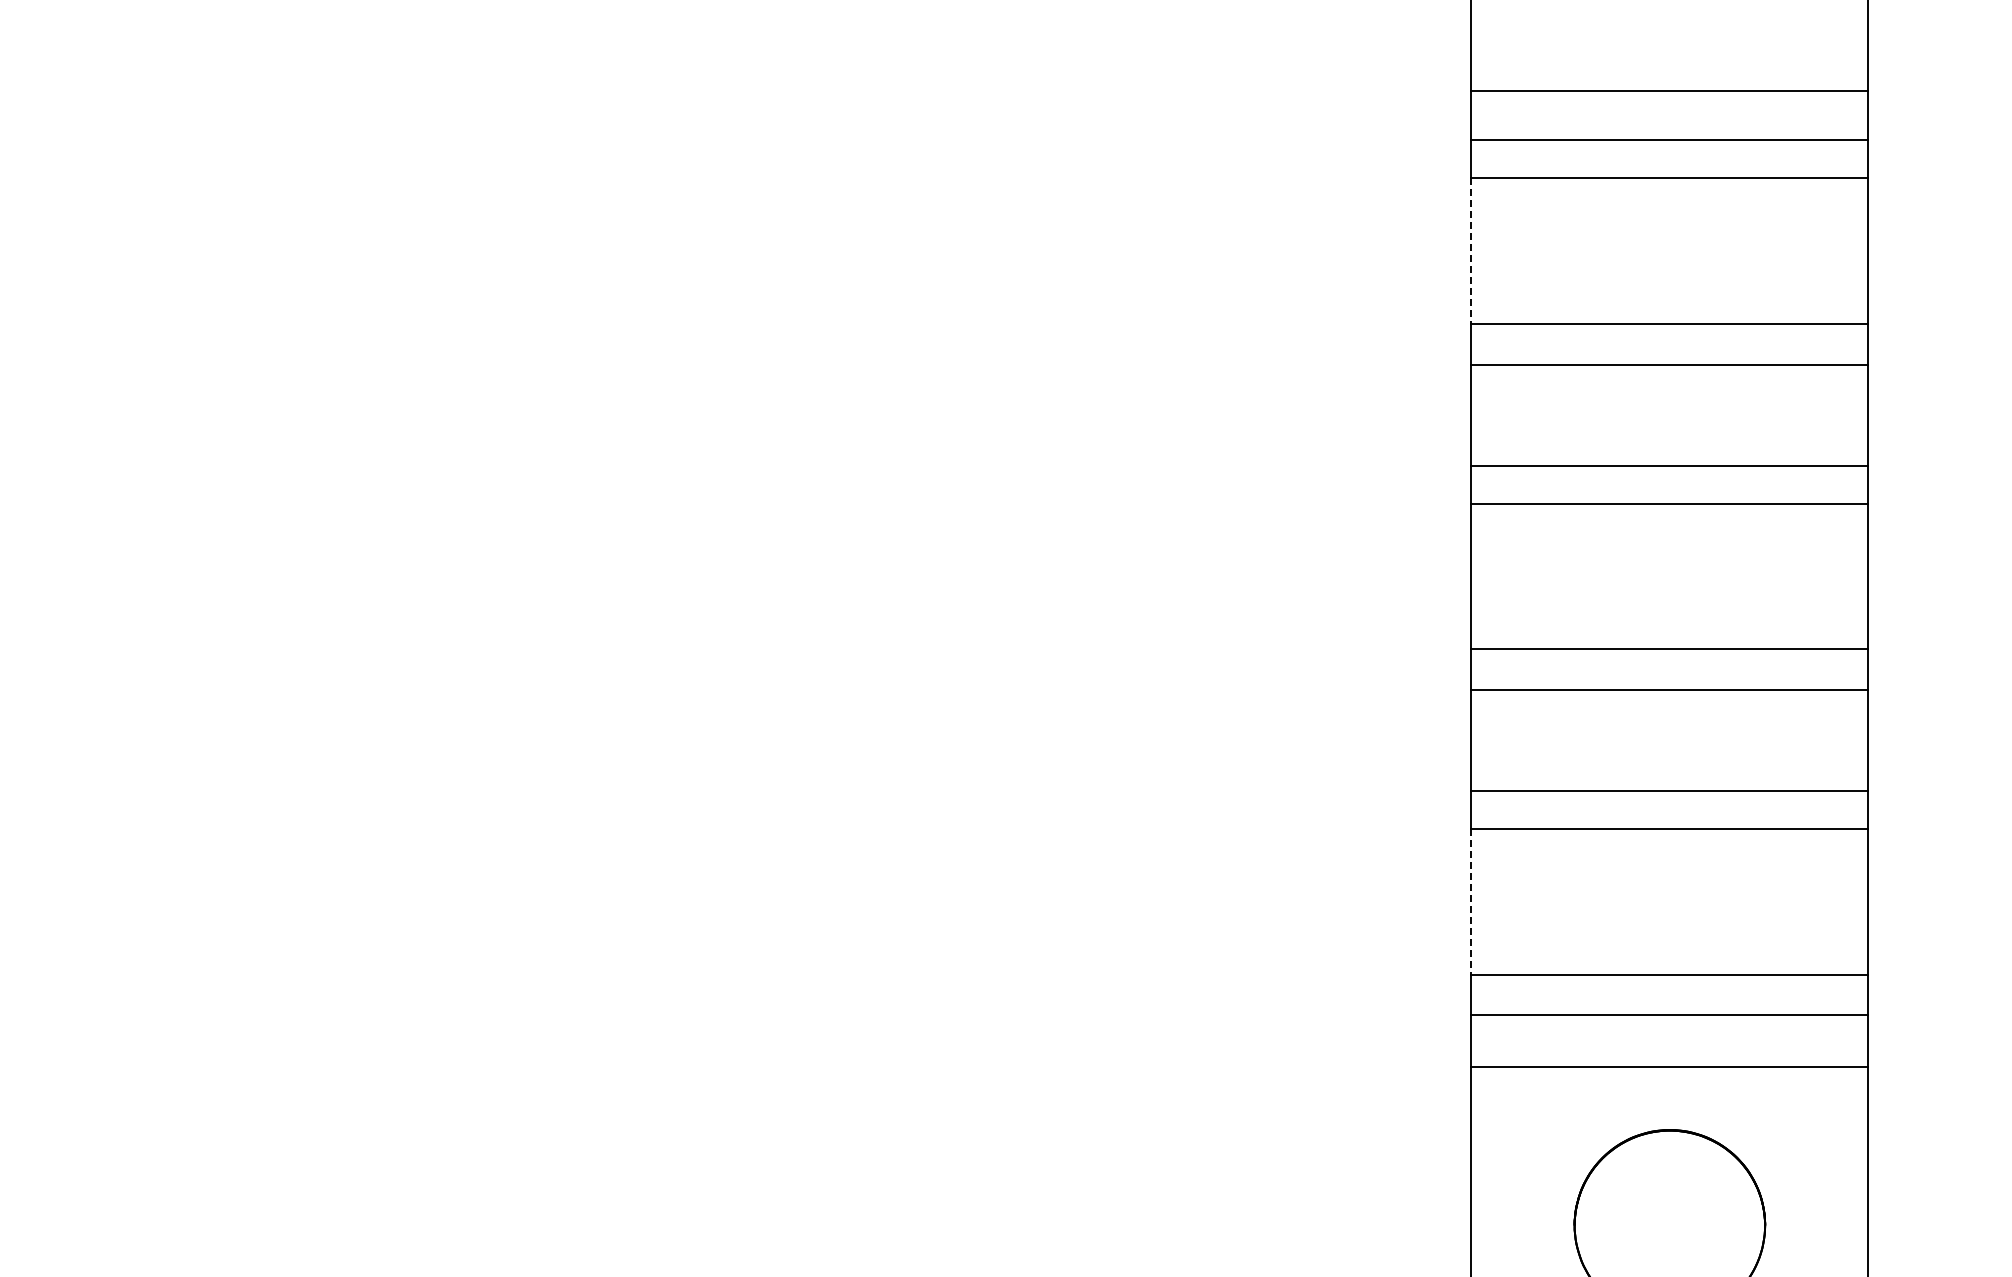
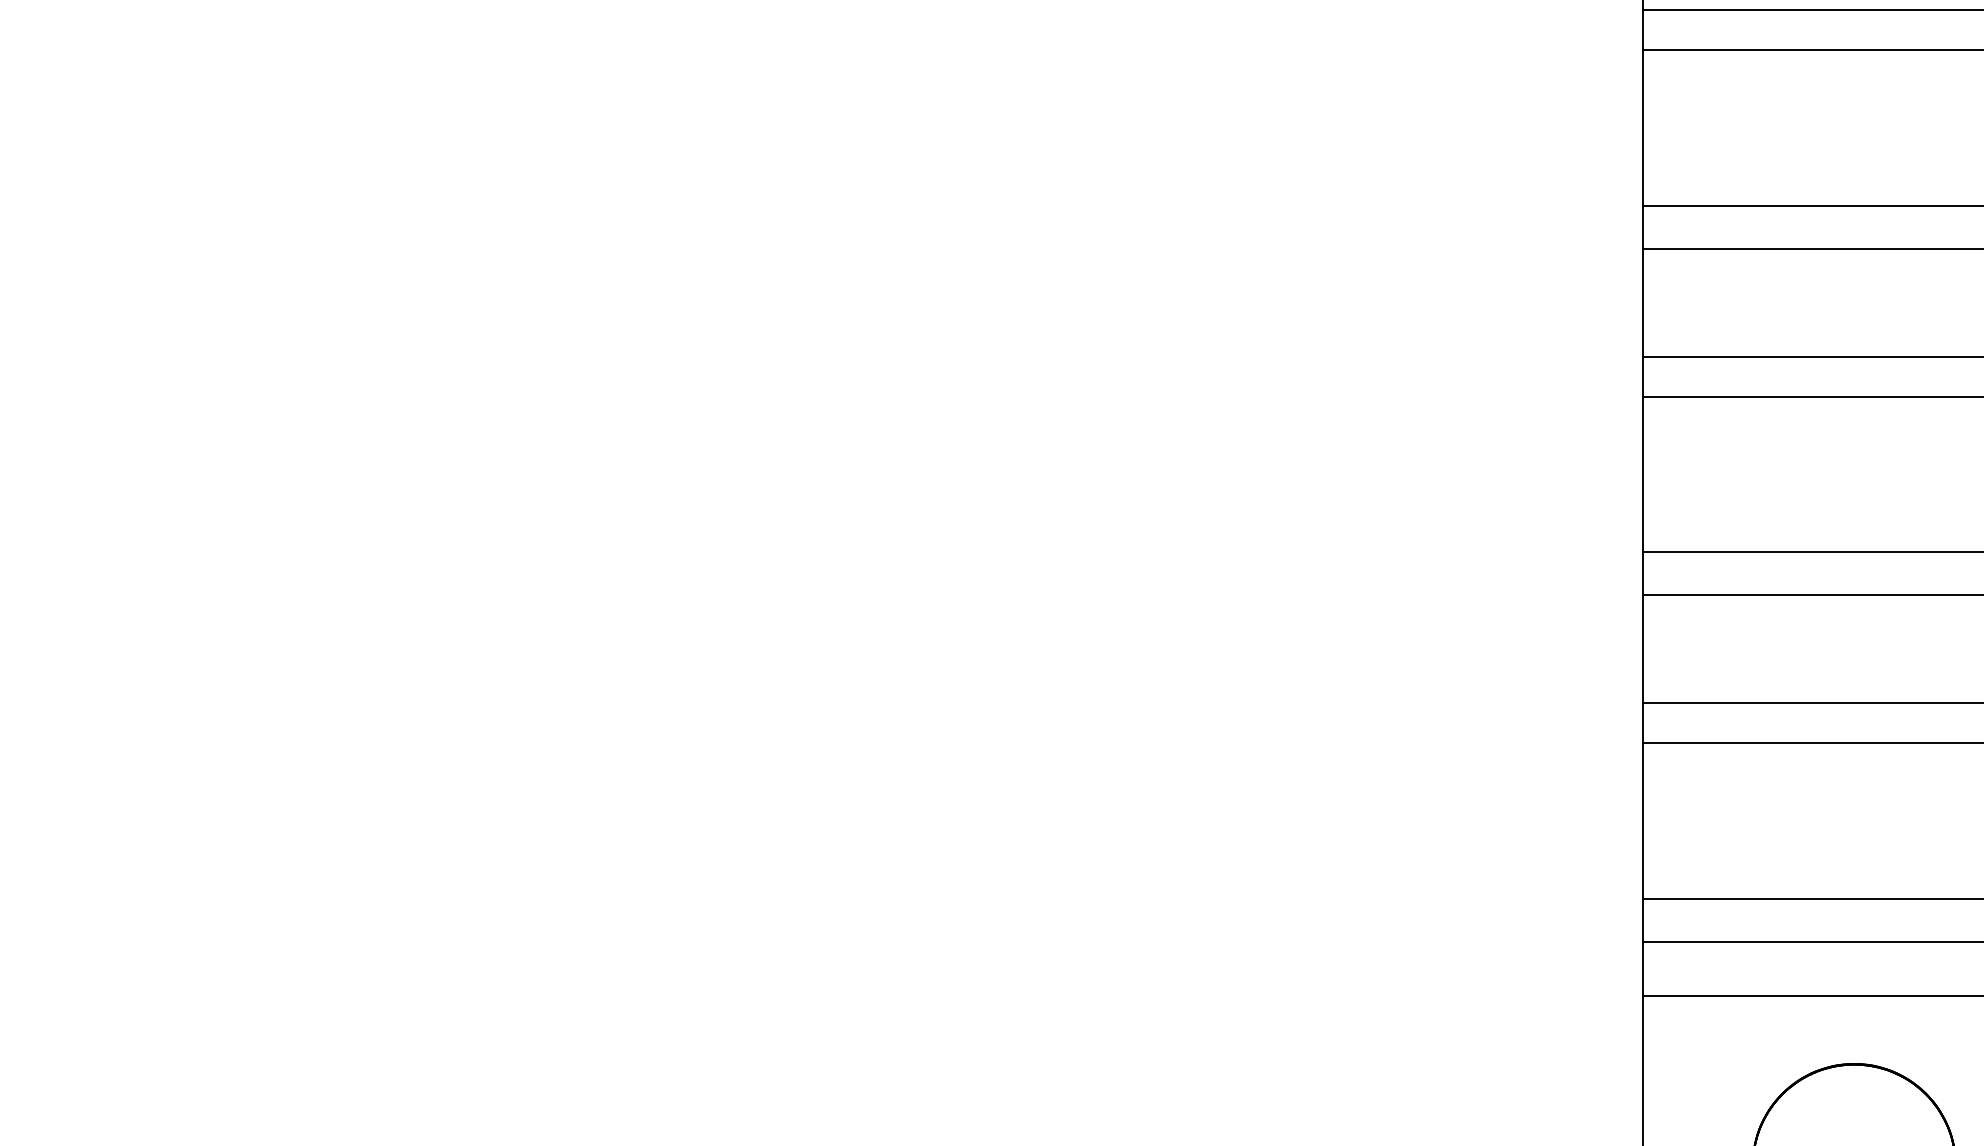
line: (1471, 251) -> (1642, 128), dashed -> solid
line: (1471, 901) -> (1642, 820), dashed -> solid

